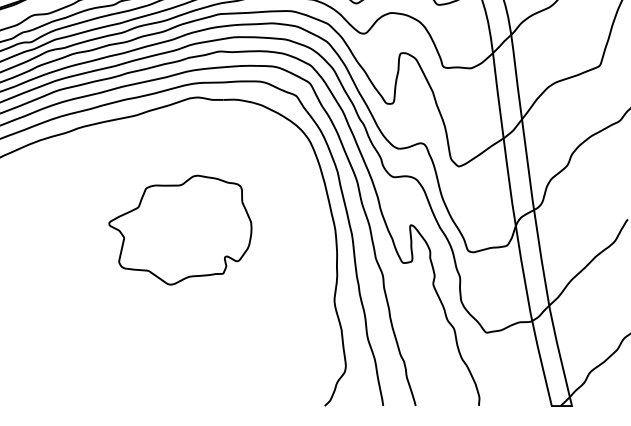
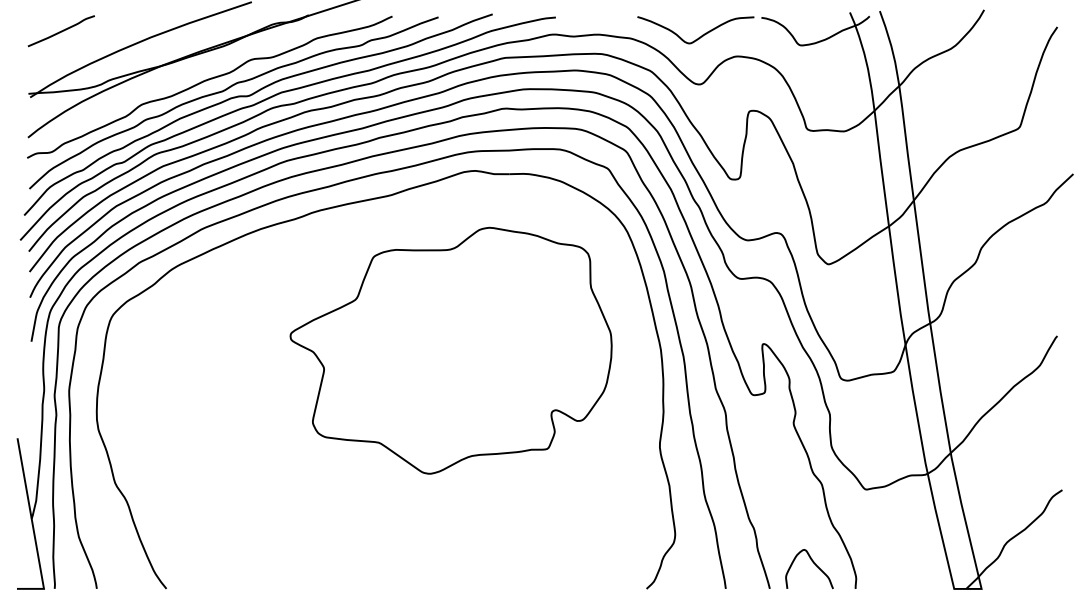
part: (179, 230) -> (450, 350), size x1.67
curve: (448, 388) -> (814, 564), added

